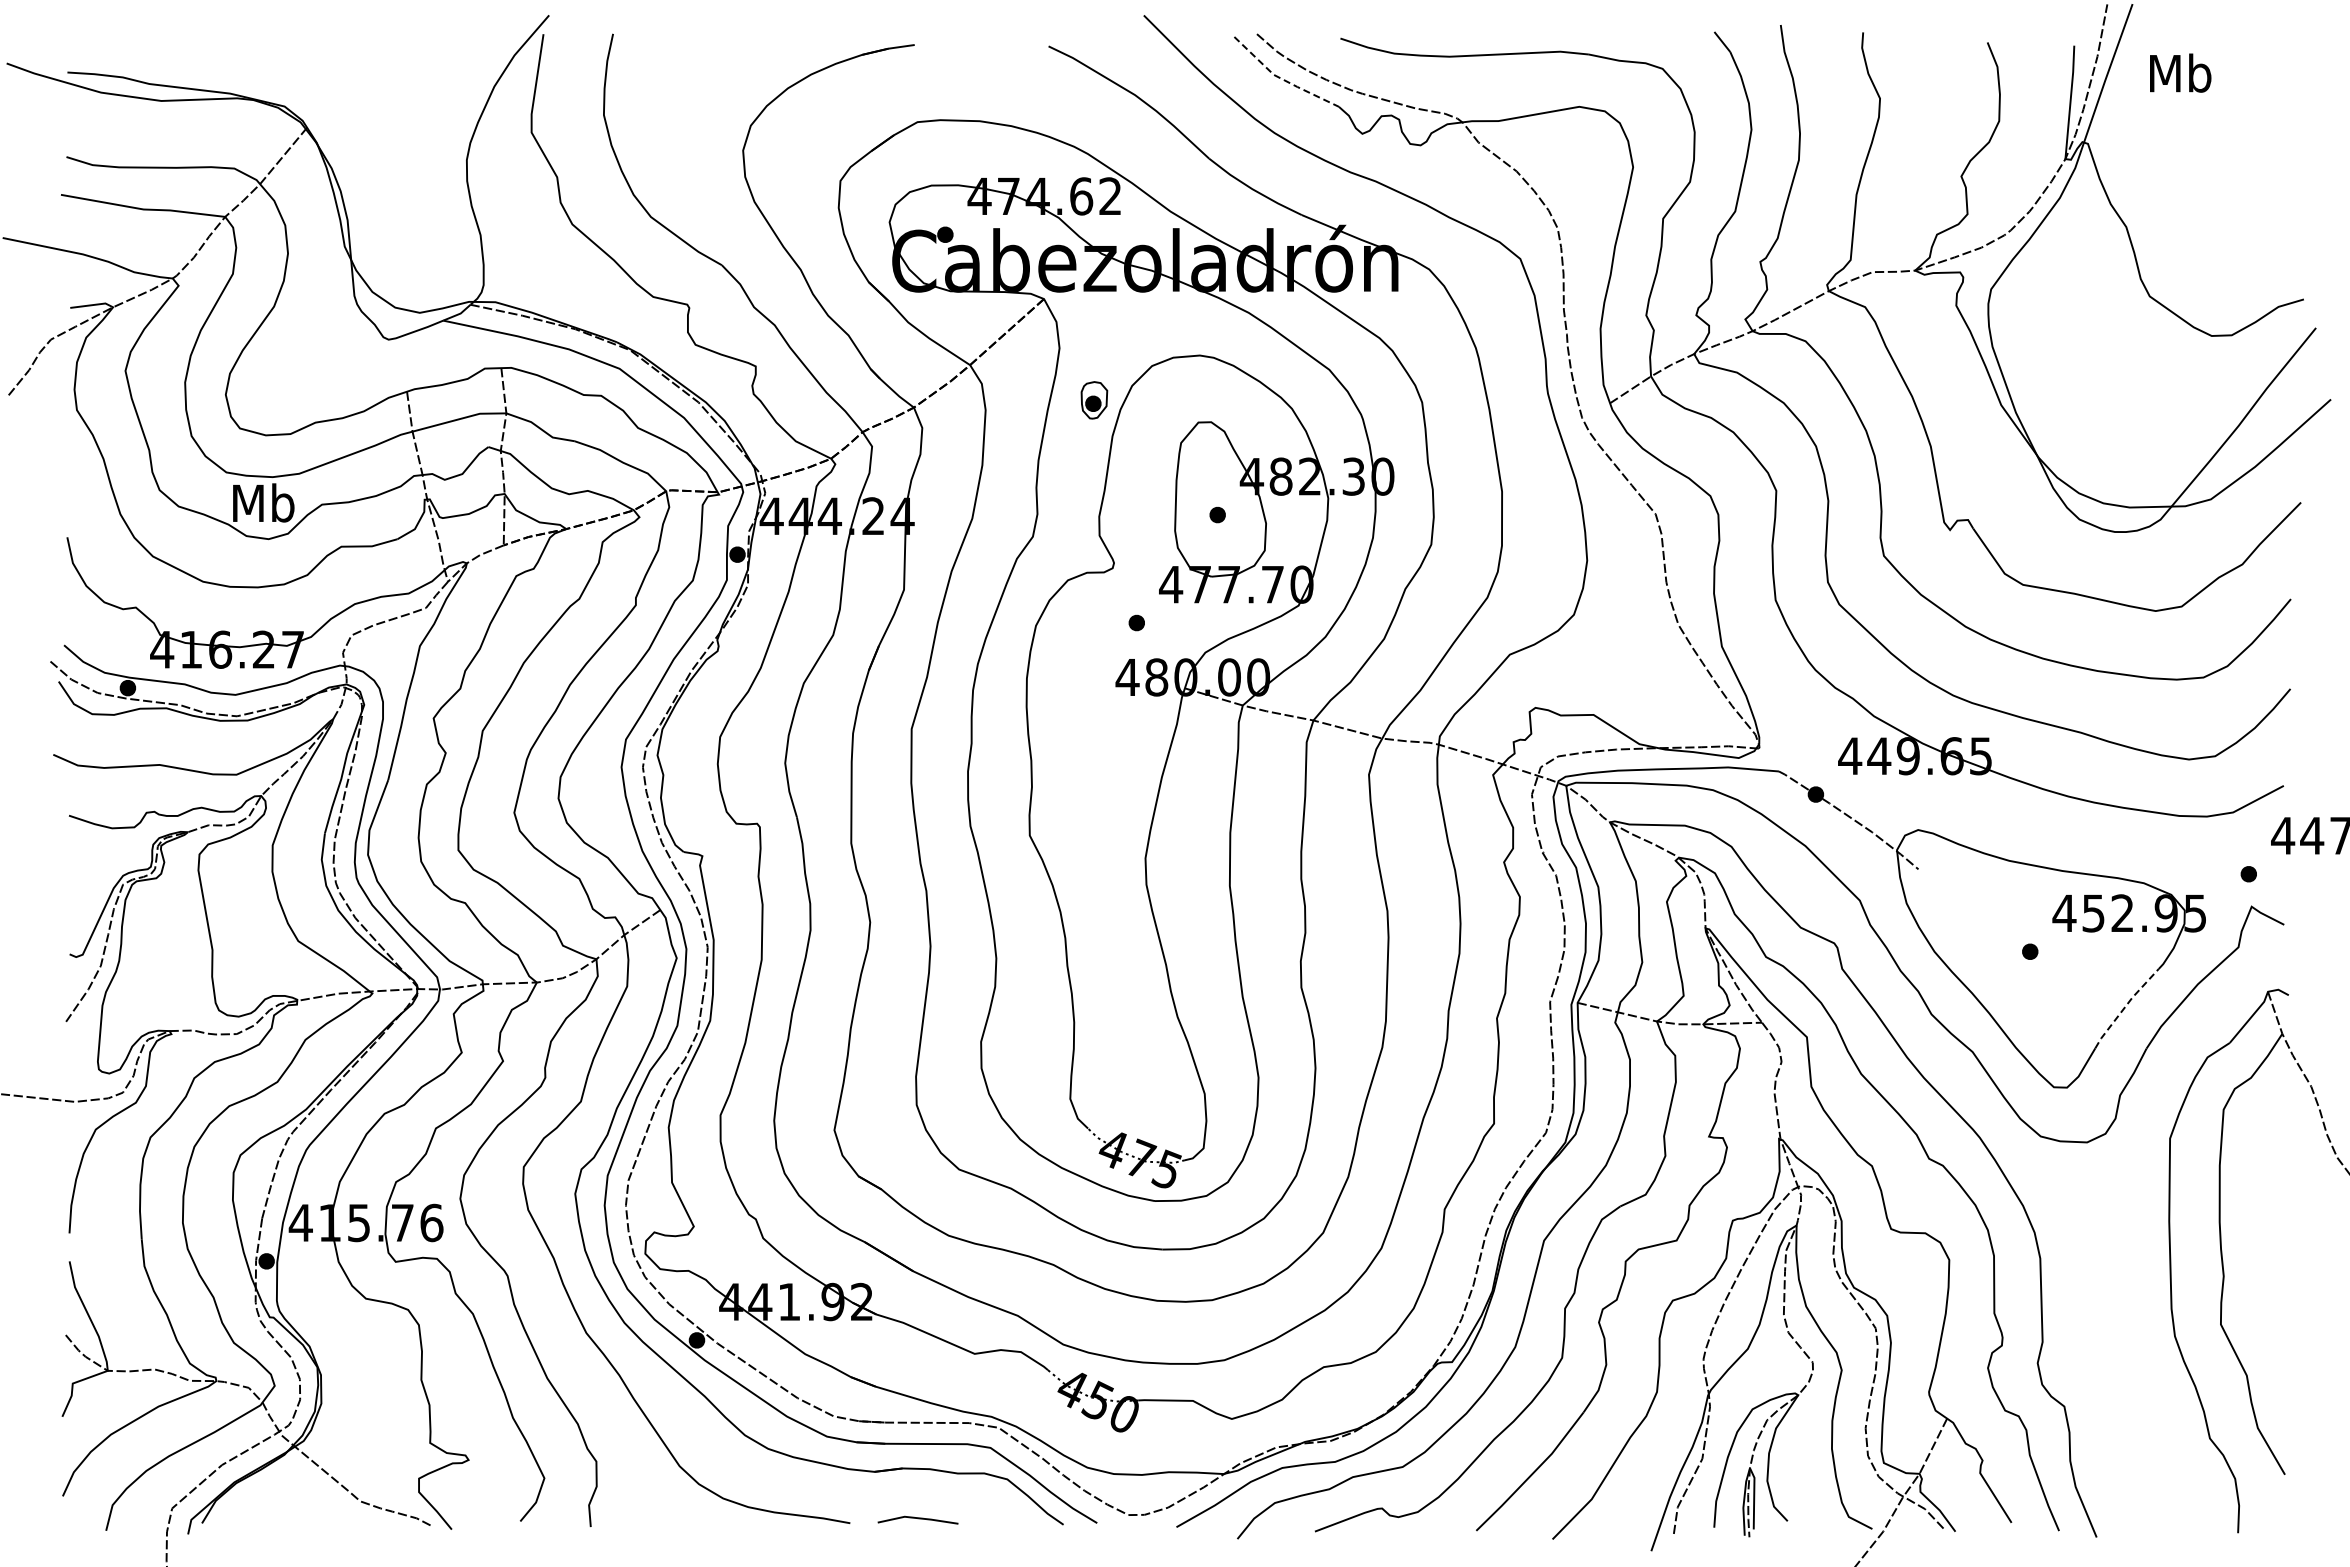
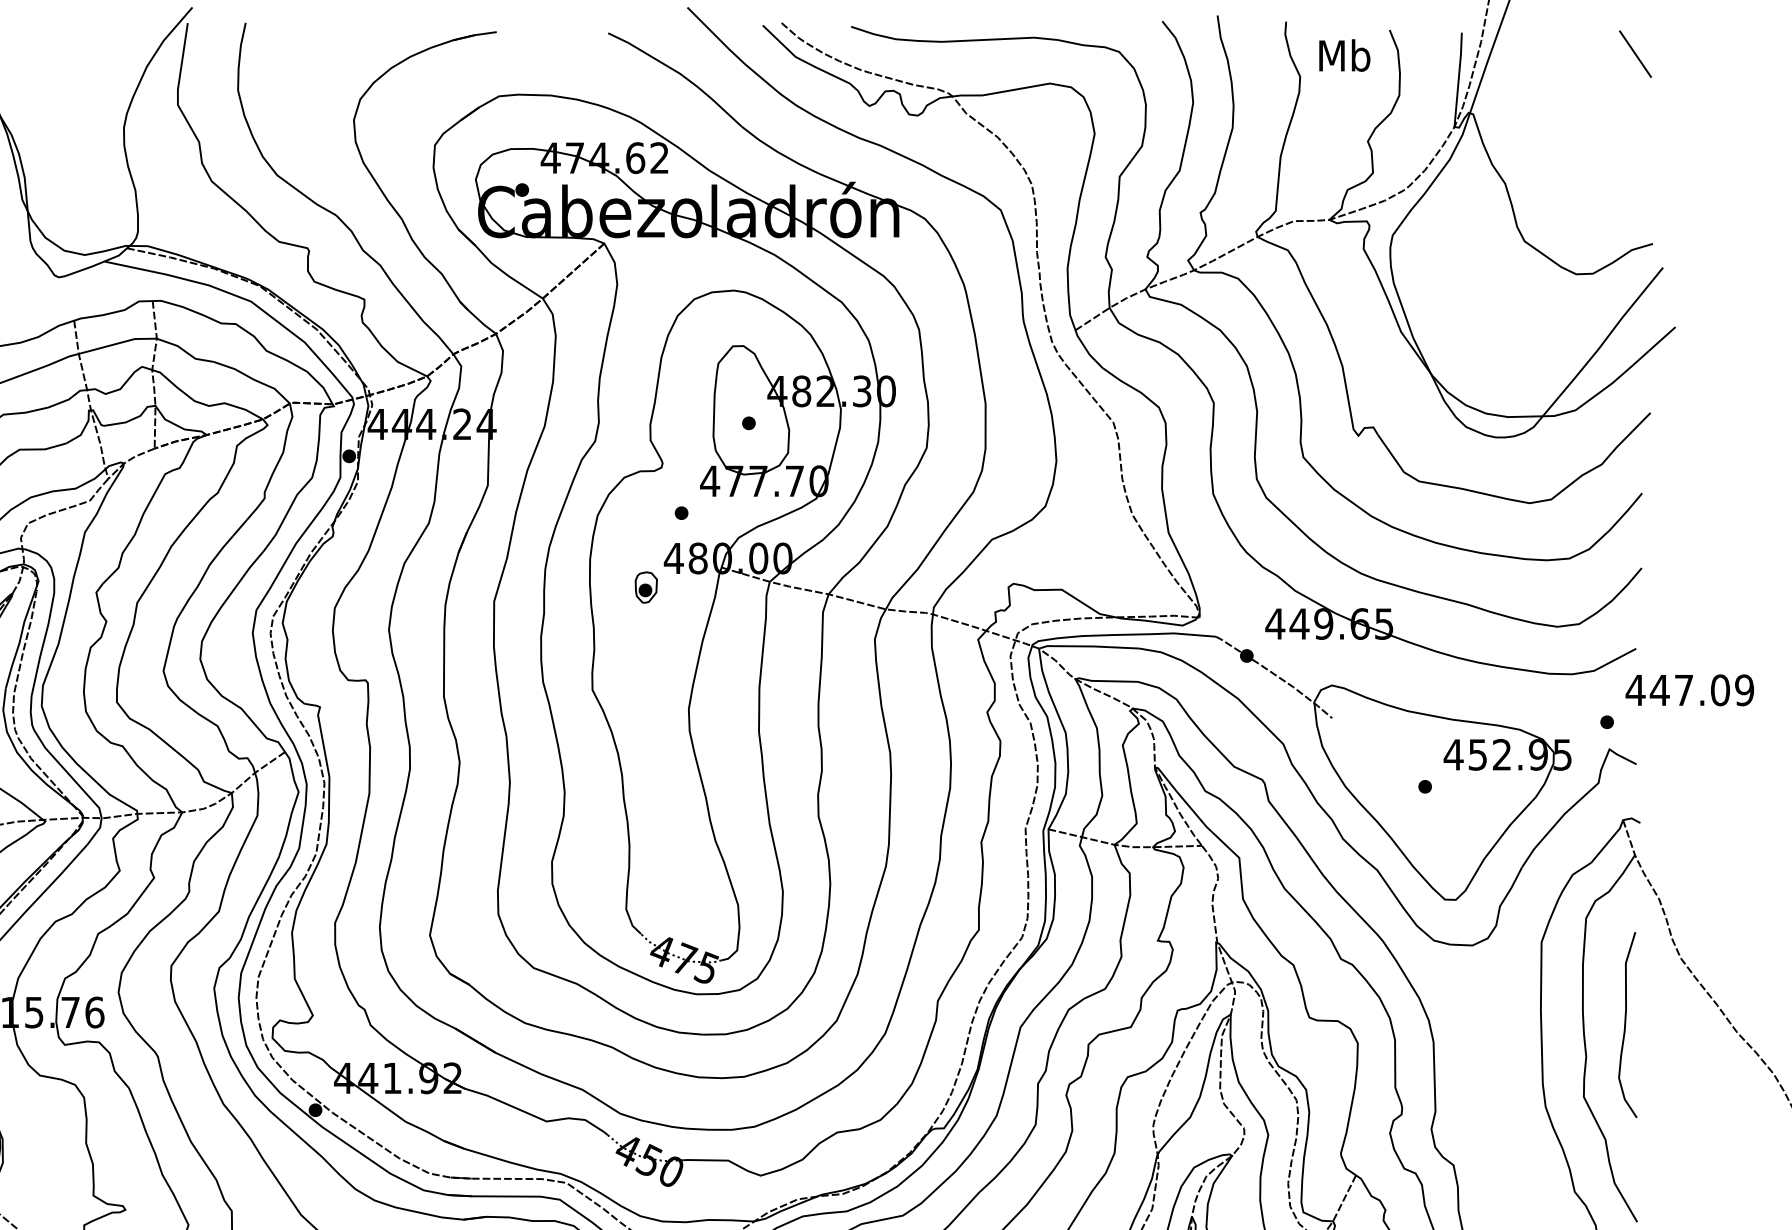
line: (2282, 71) -> (1635, 54), added
text: (2180, 72) -> (1344, 54), moved
line: (1282, 79) -> (802, 60), dashed -> solid
part: (1094, 400) -> (646, 587), moved
line: (2125, 1007) -> (1504, 833), dashed -> solid
curve: (2271, 1237) -> (1626, 1024), added

